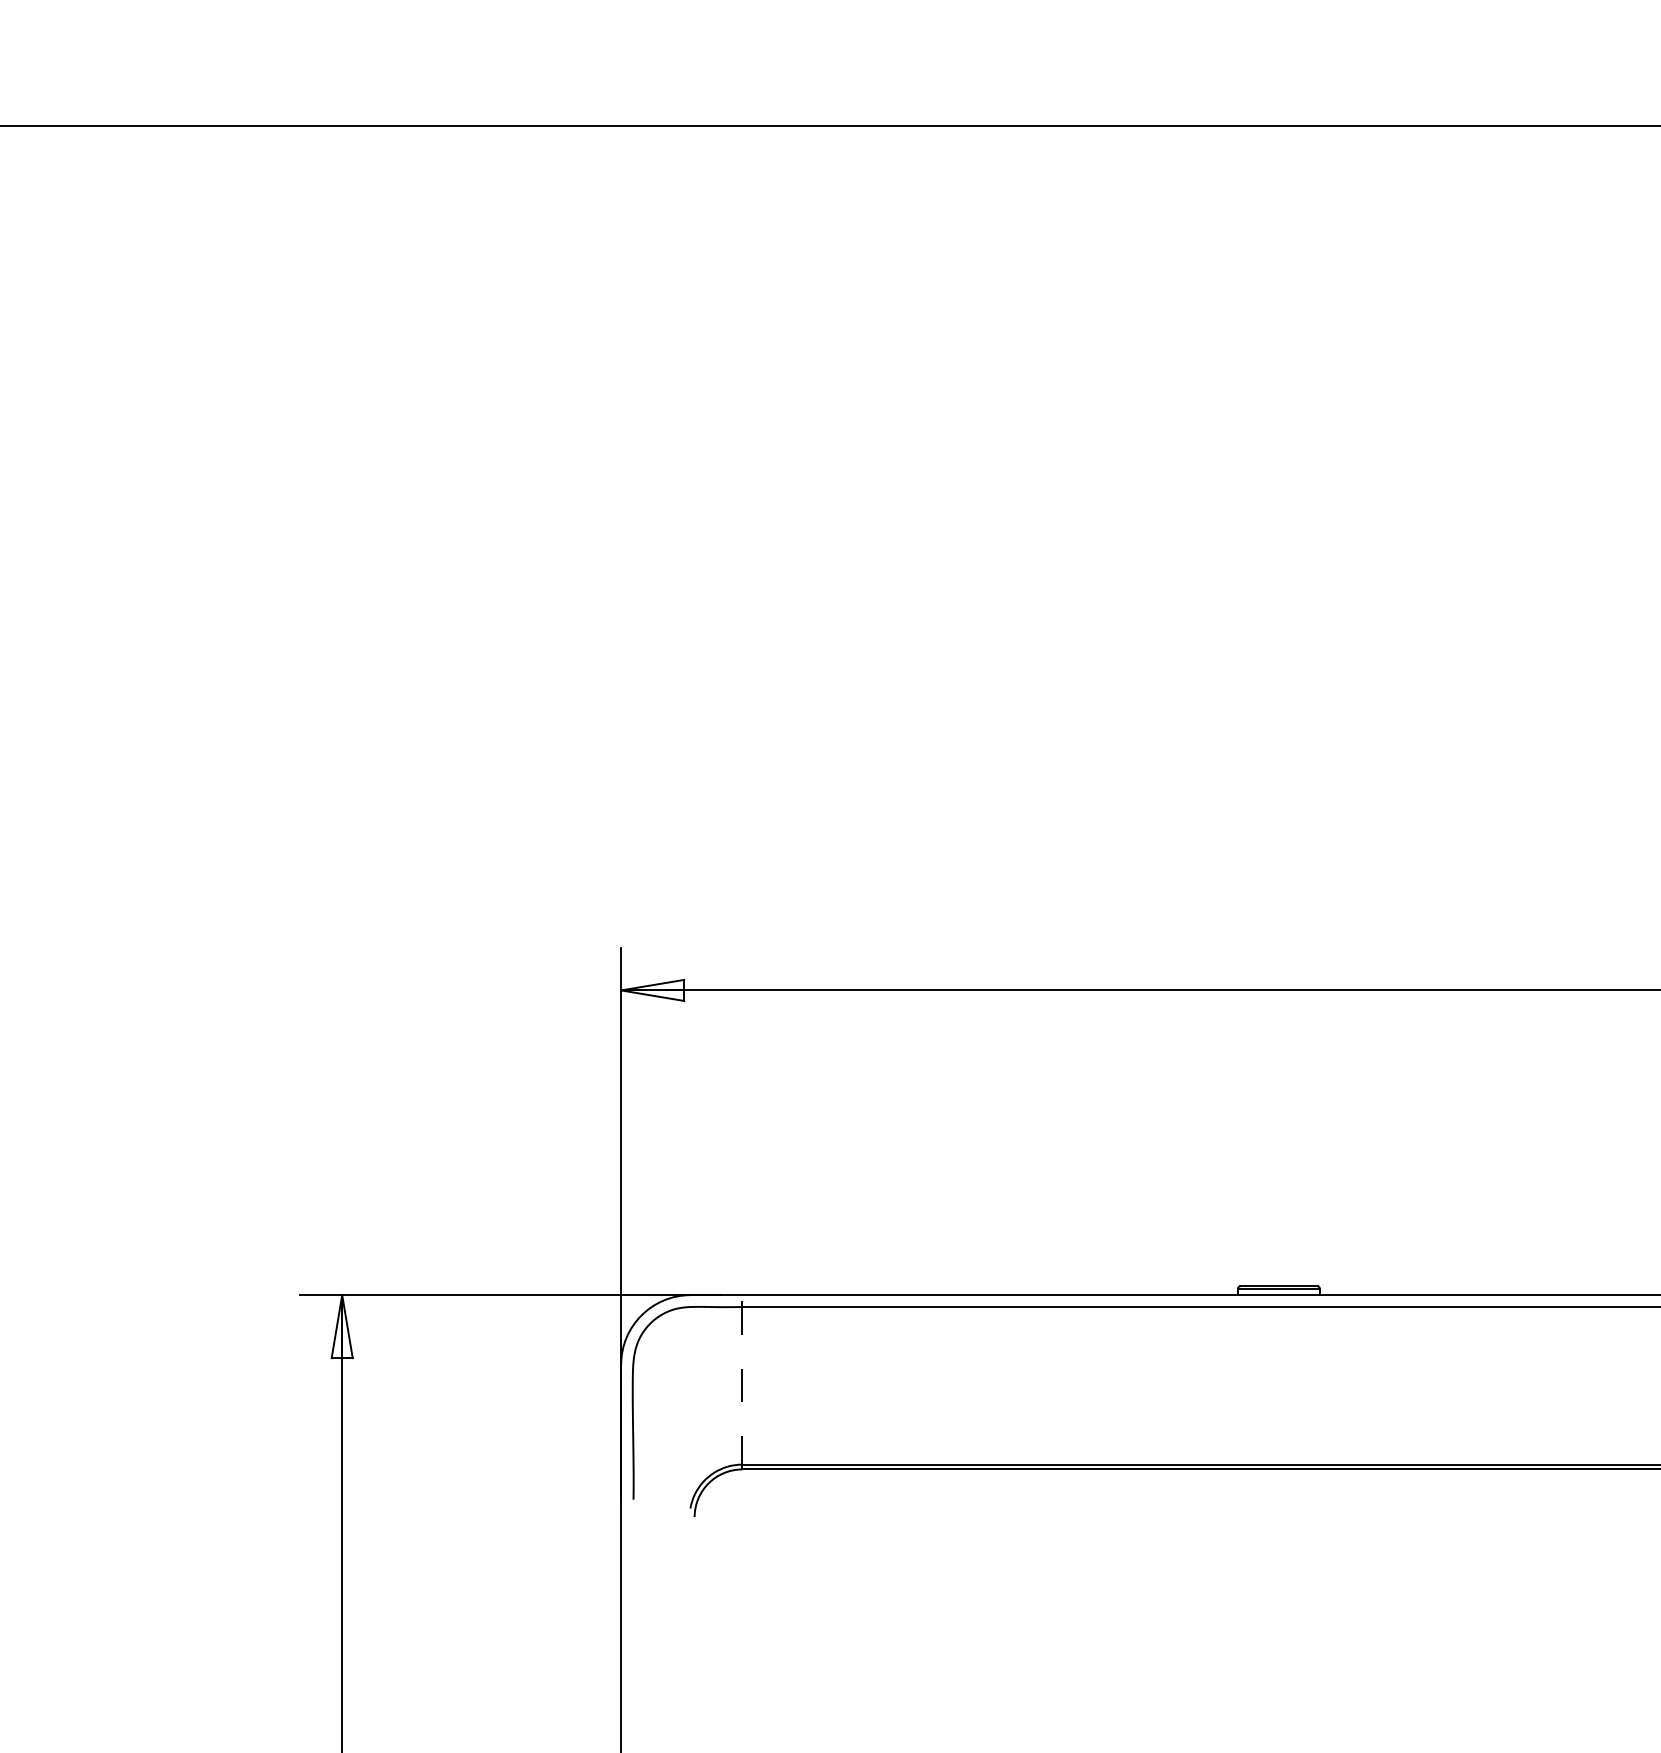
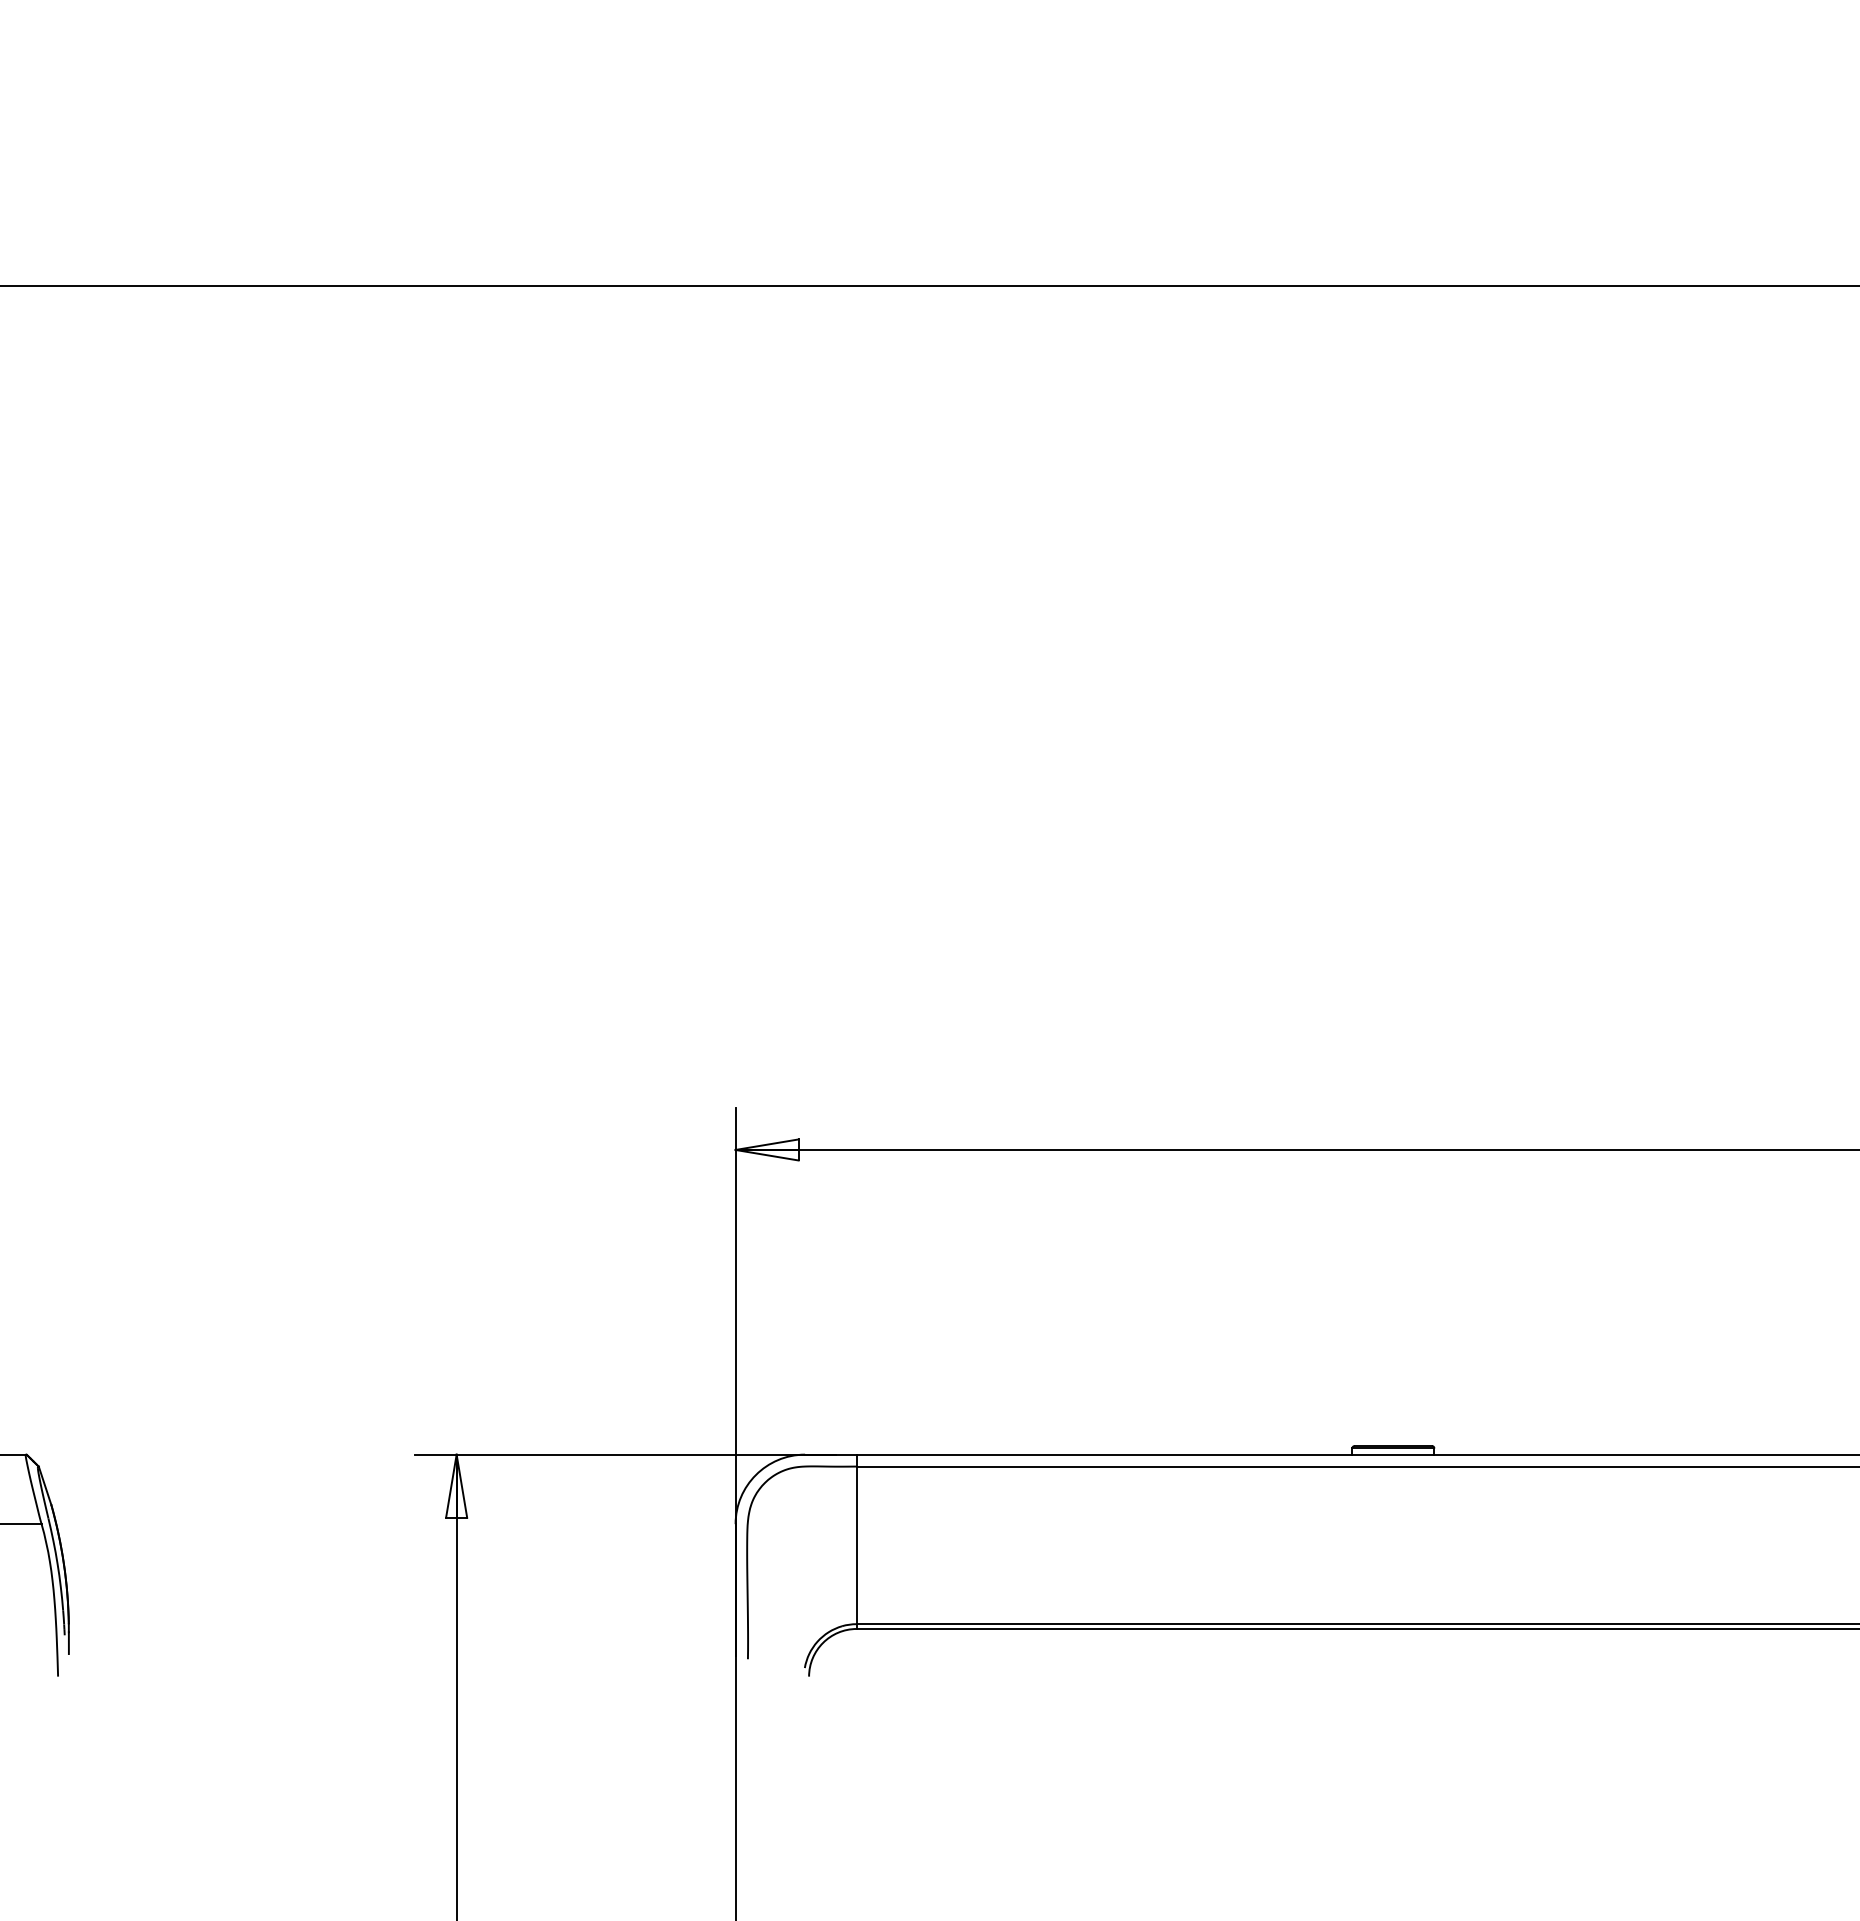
line: (742, 1381) -> (856, 1541), dashed -> solid

